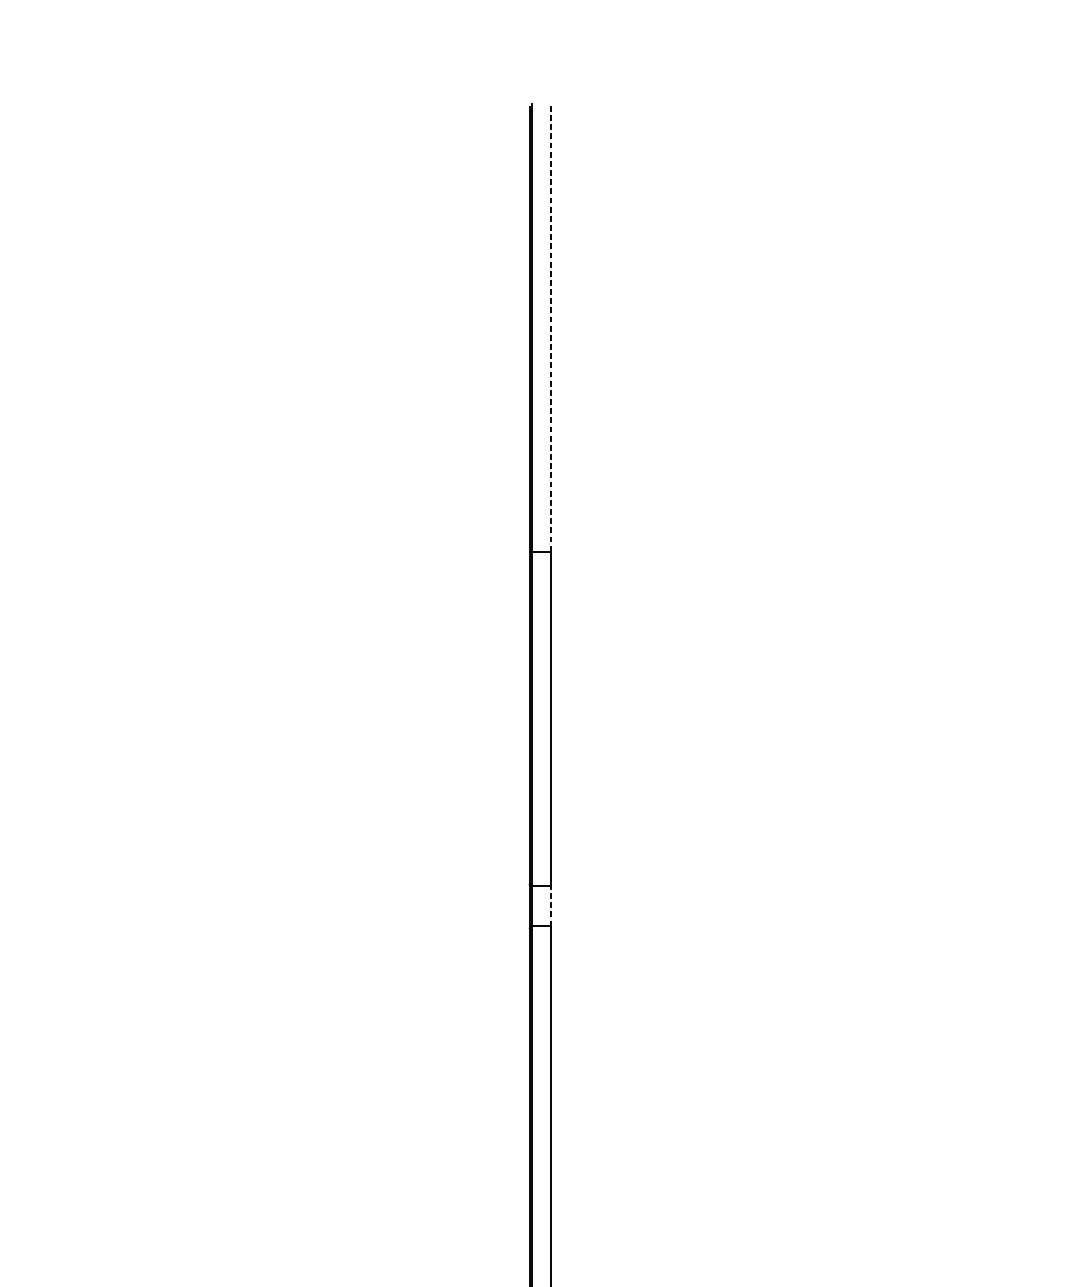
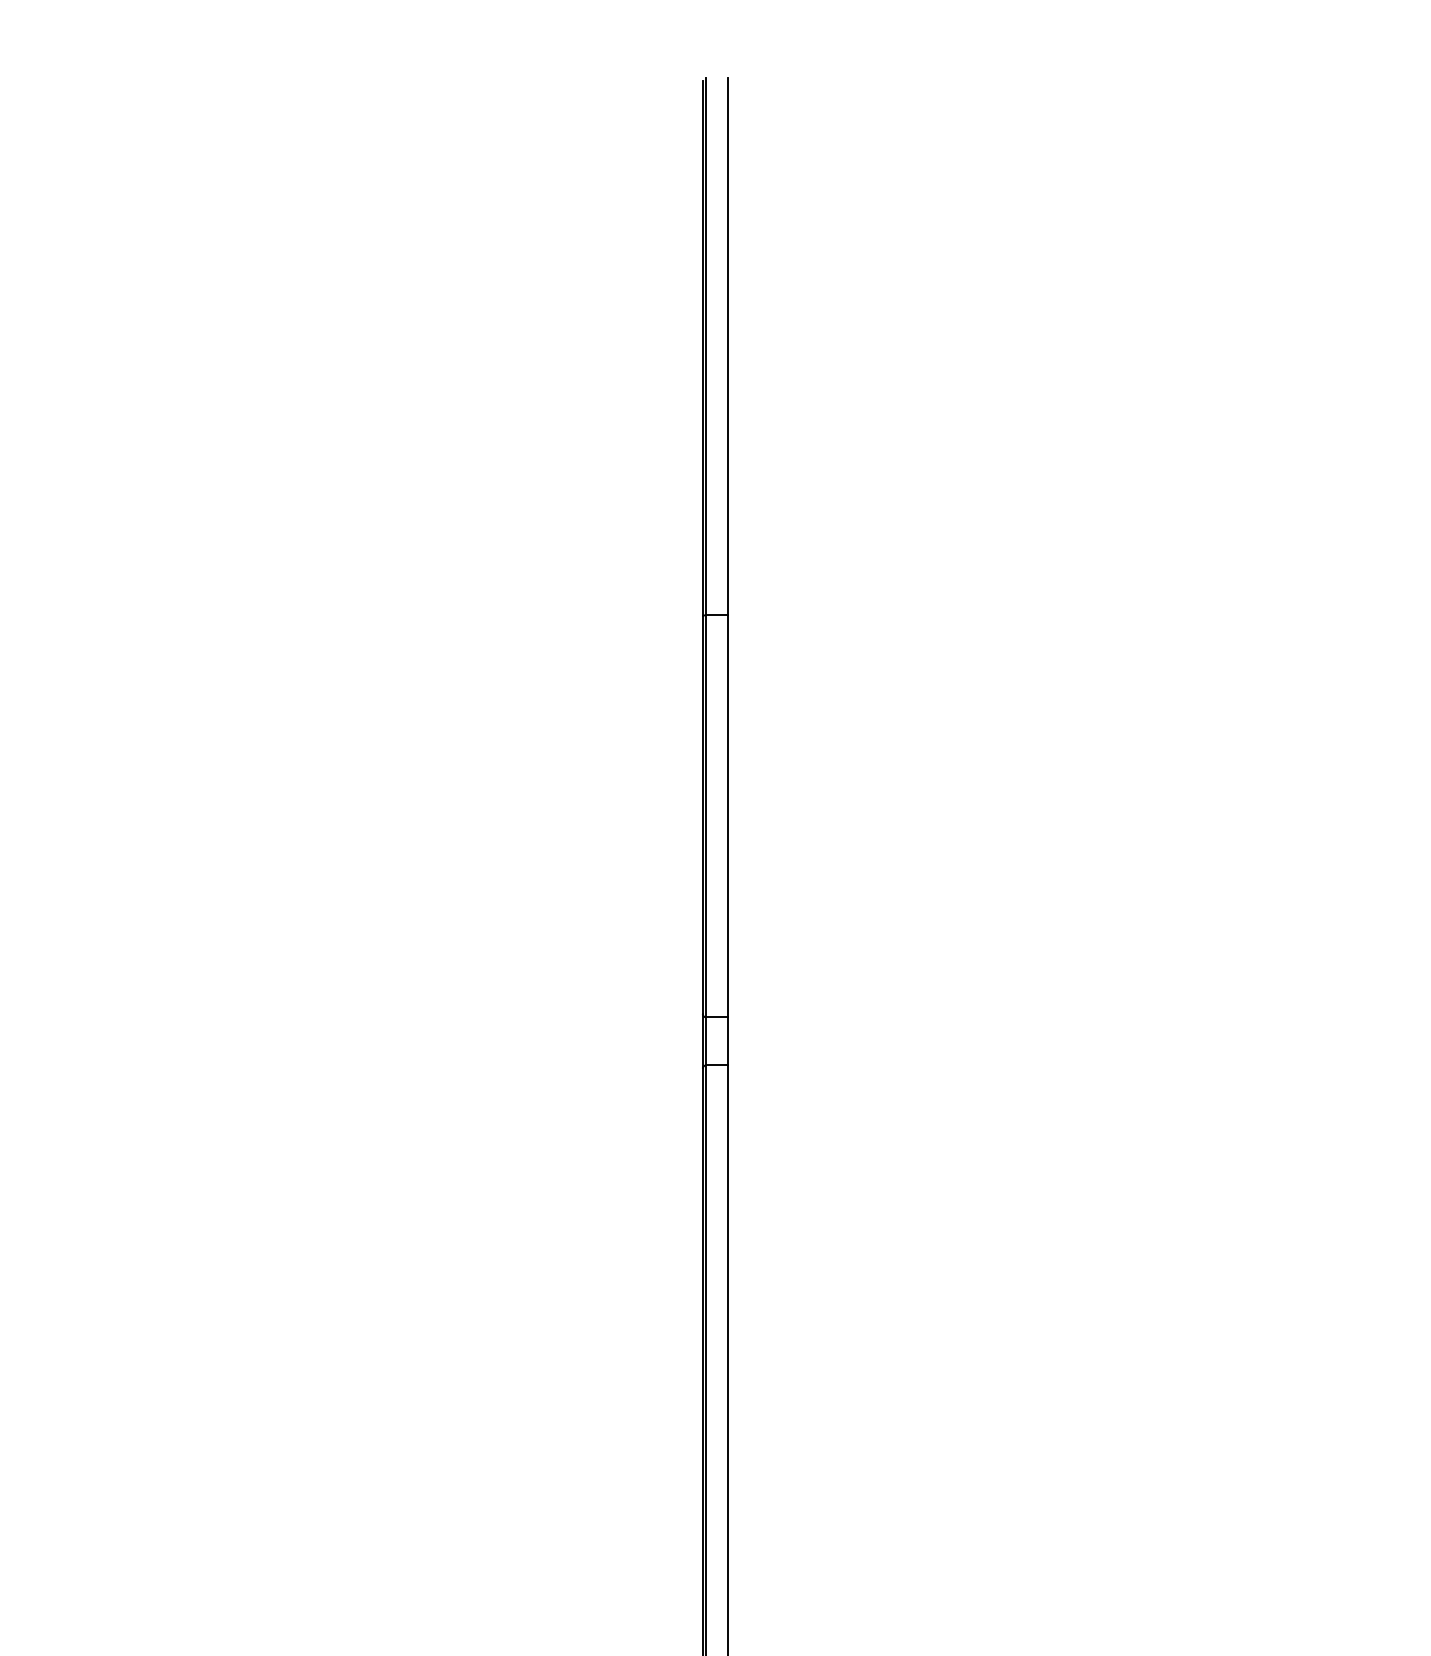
line: (550, 327) -> (728, 346), dashed -> solid
line: (550, 905) -> (728, 1040), dashed -> solid

